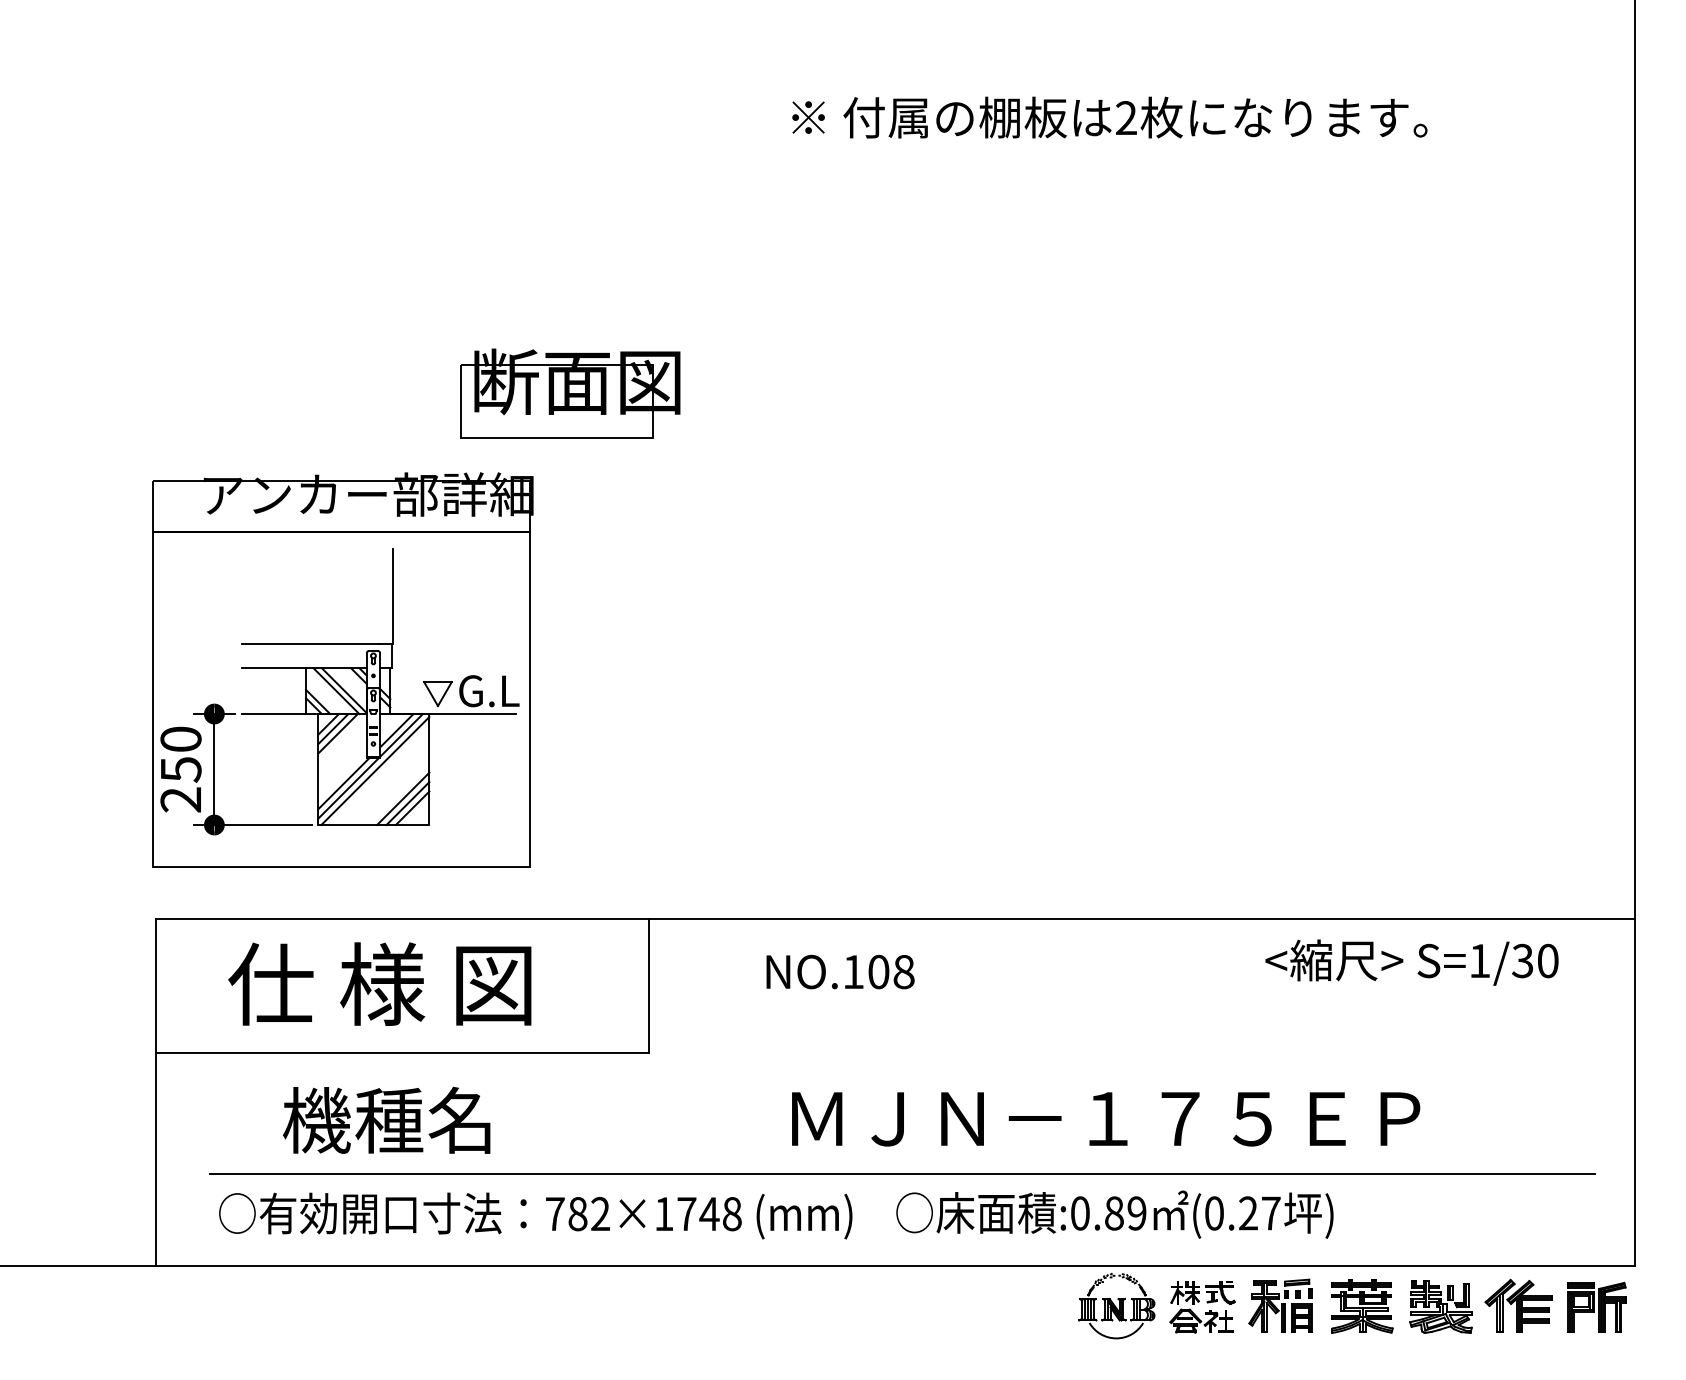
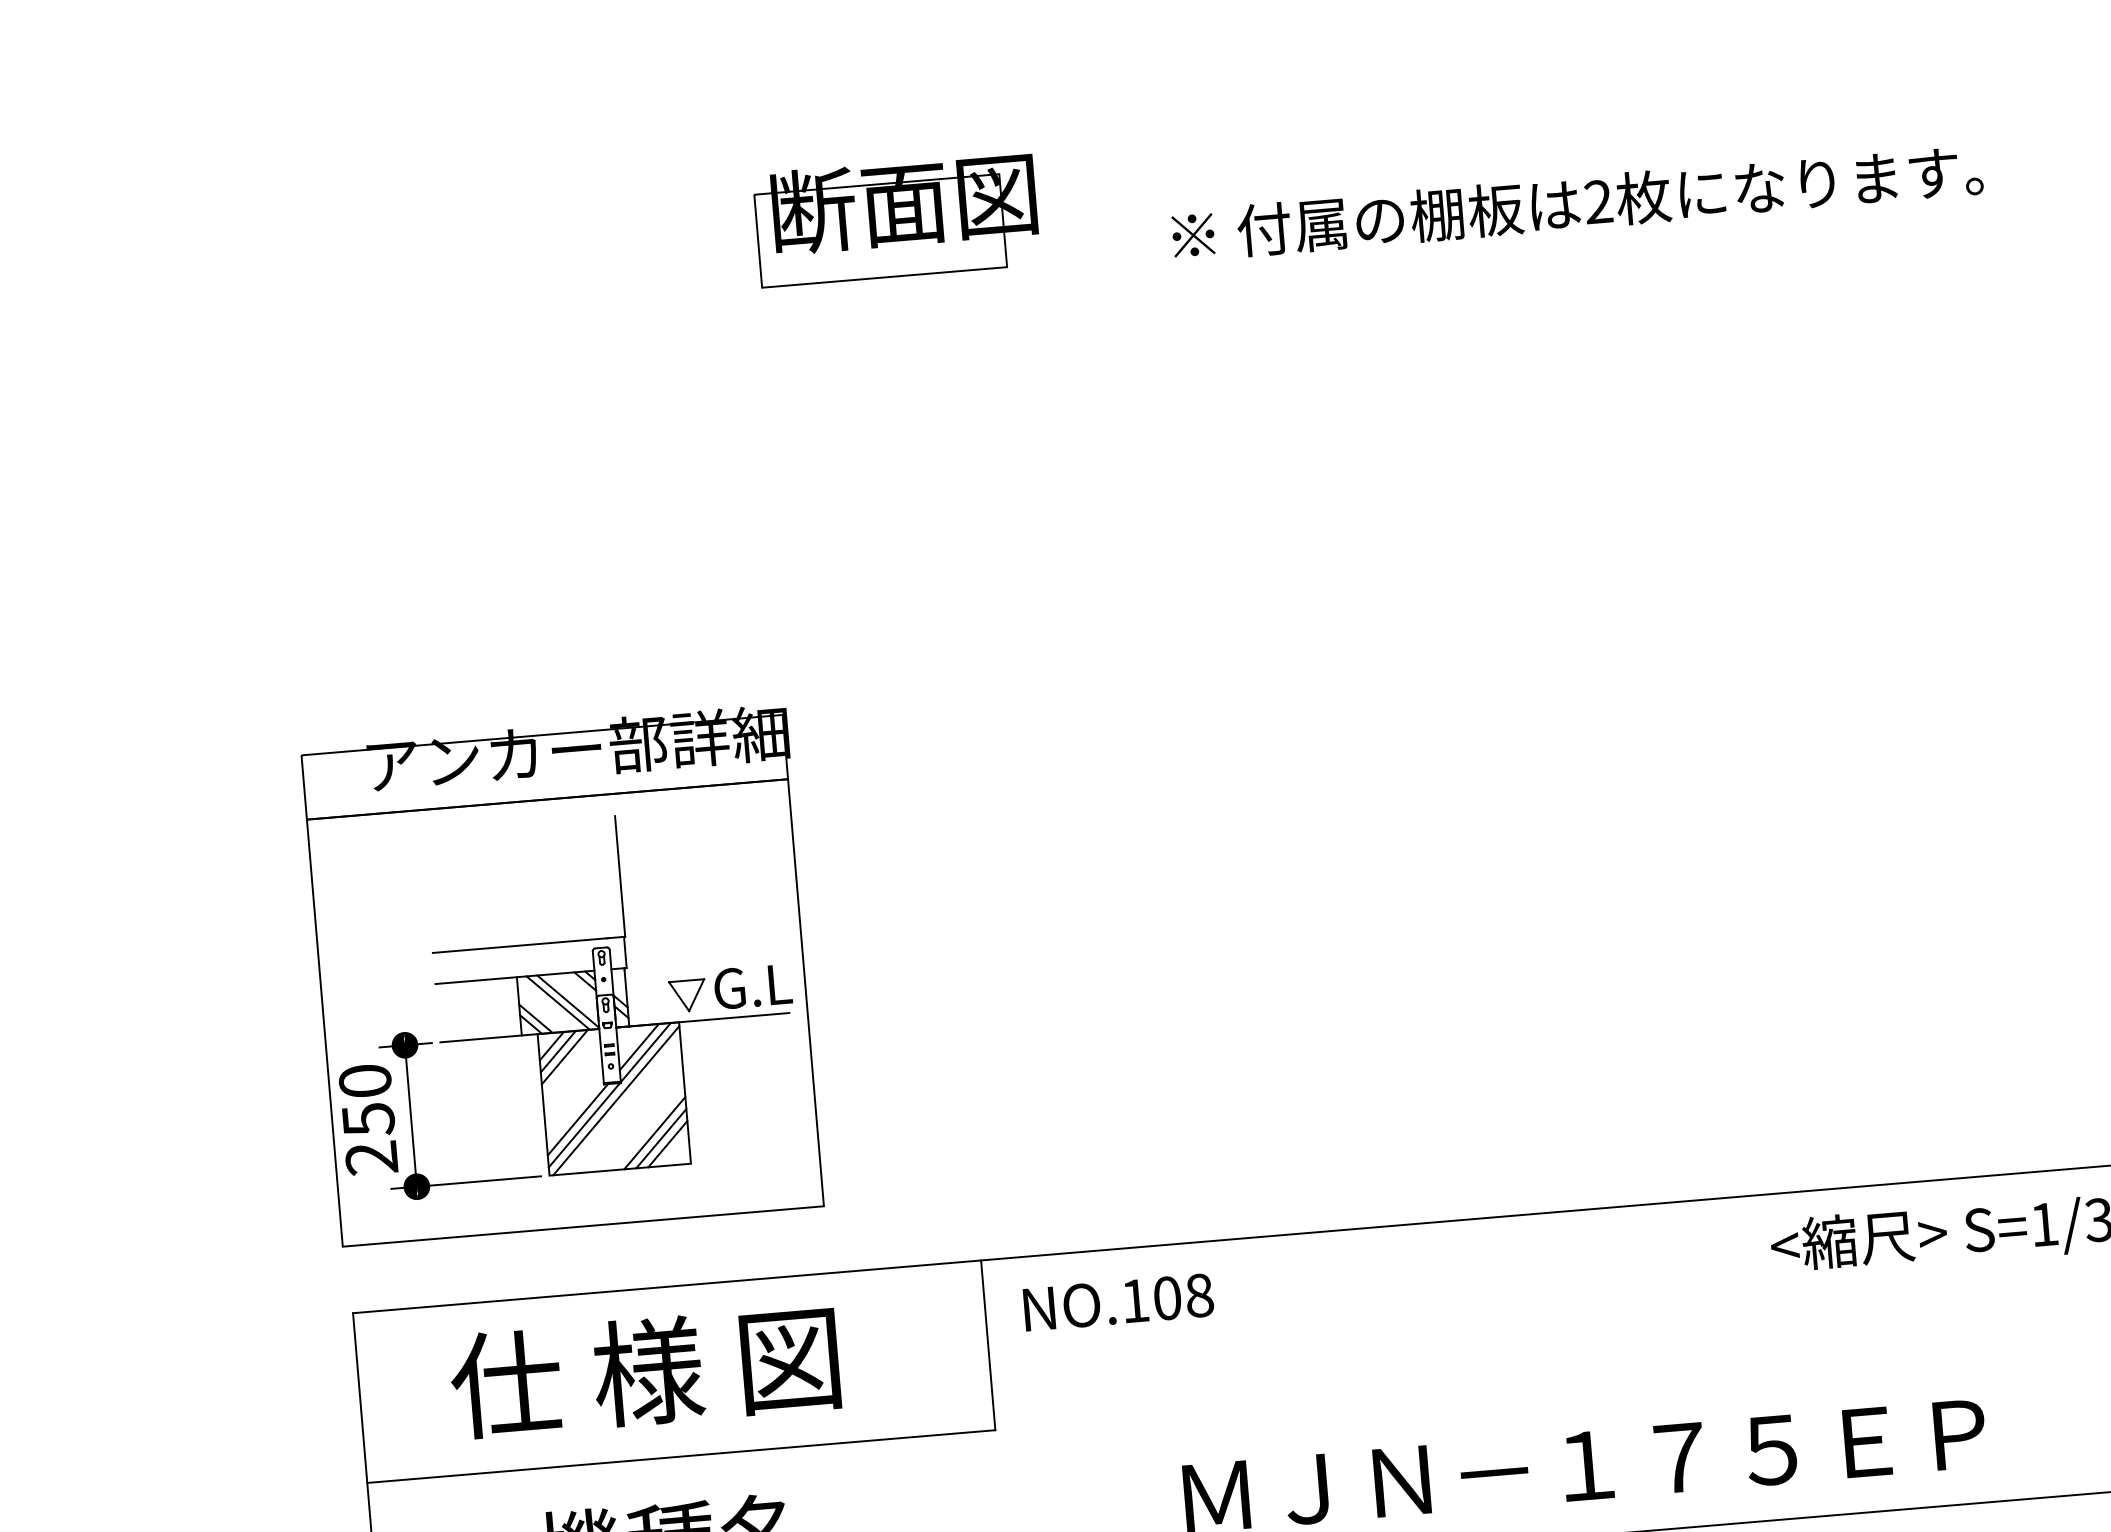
text: (1109, 117) -> (1576, 202), moved
part: (570, 393) -> (896, 219), moved
text: (840, 971) -> (1118, 1301), moved

